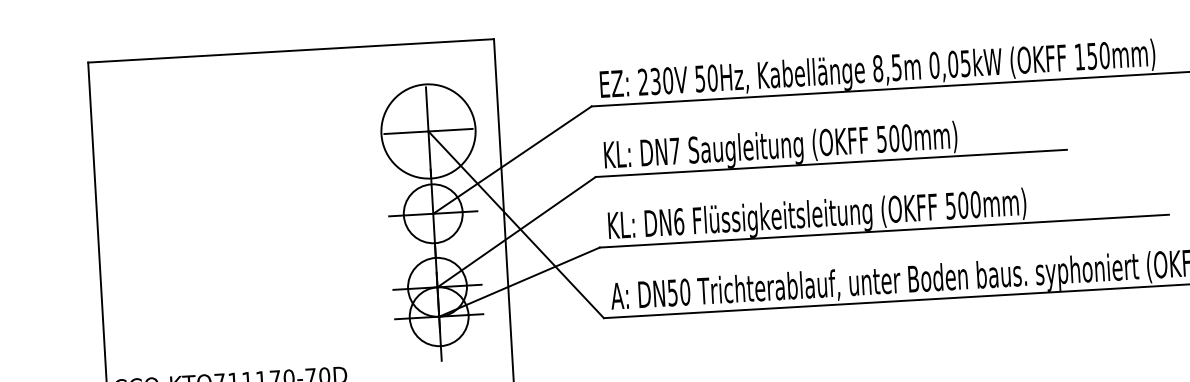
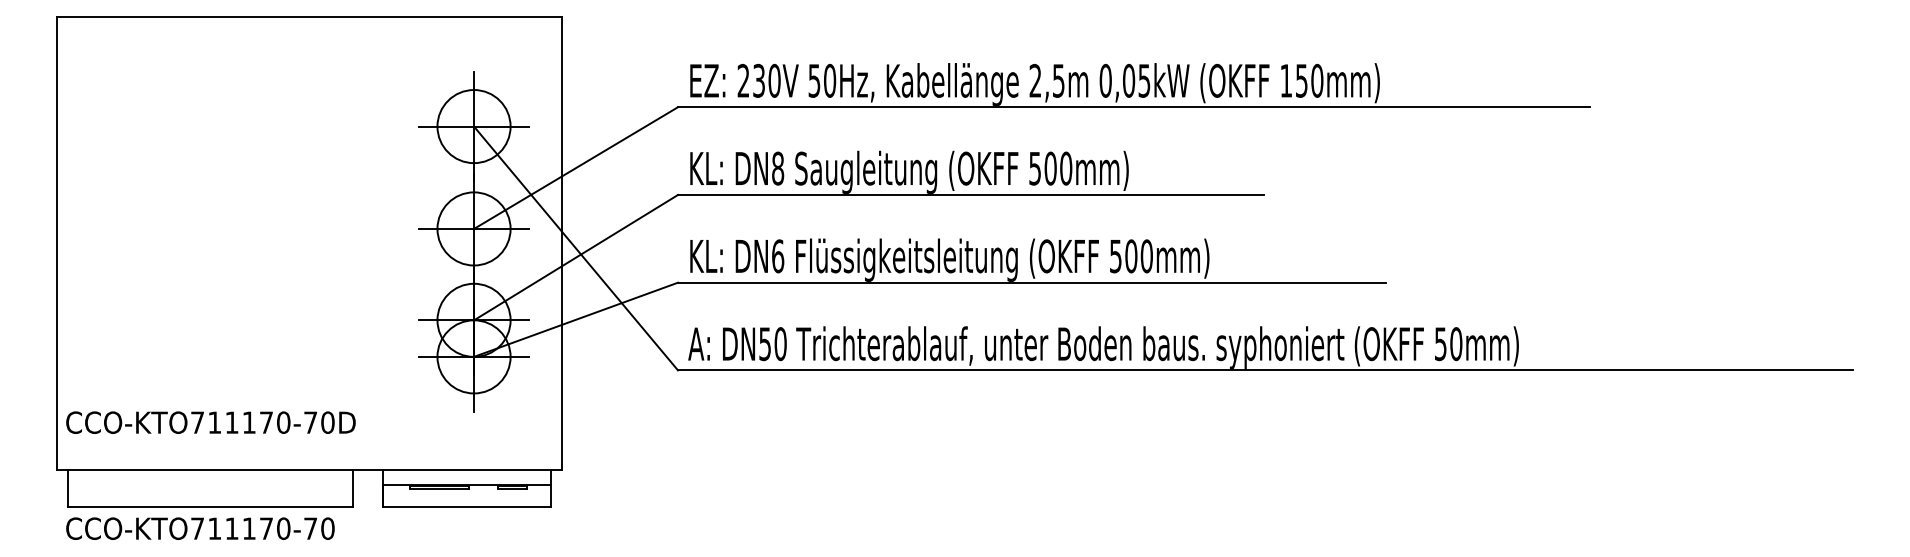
text: (877, 68) -> (1035, 80), 8,5m -> 2,5m
circle: (428, 131) -> (473, 126), size x0.62
text: (675, 151) -> (778, 168), DN7 -> DN8

